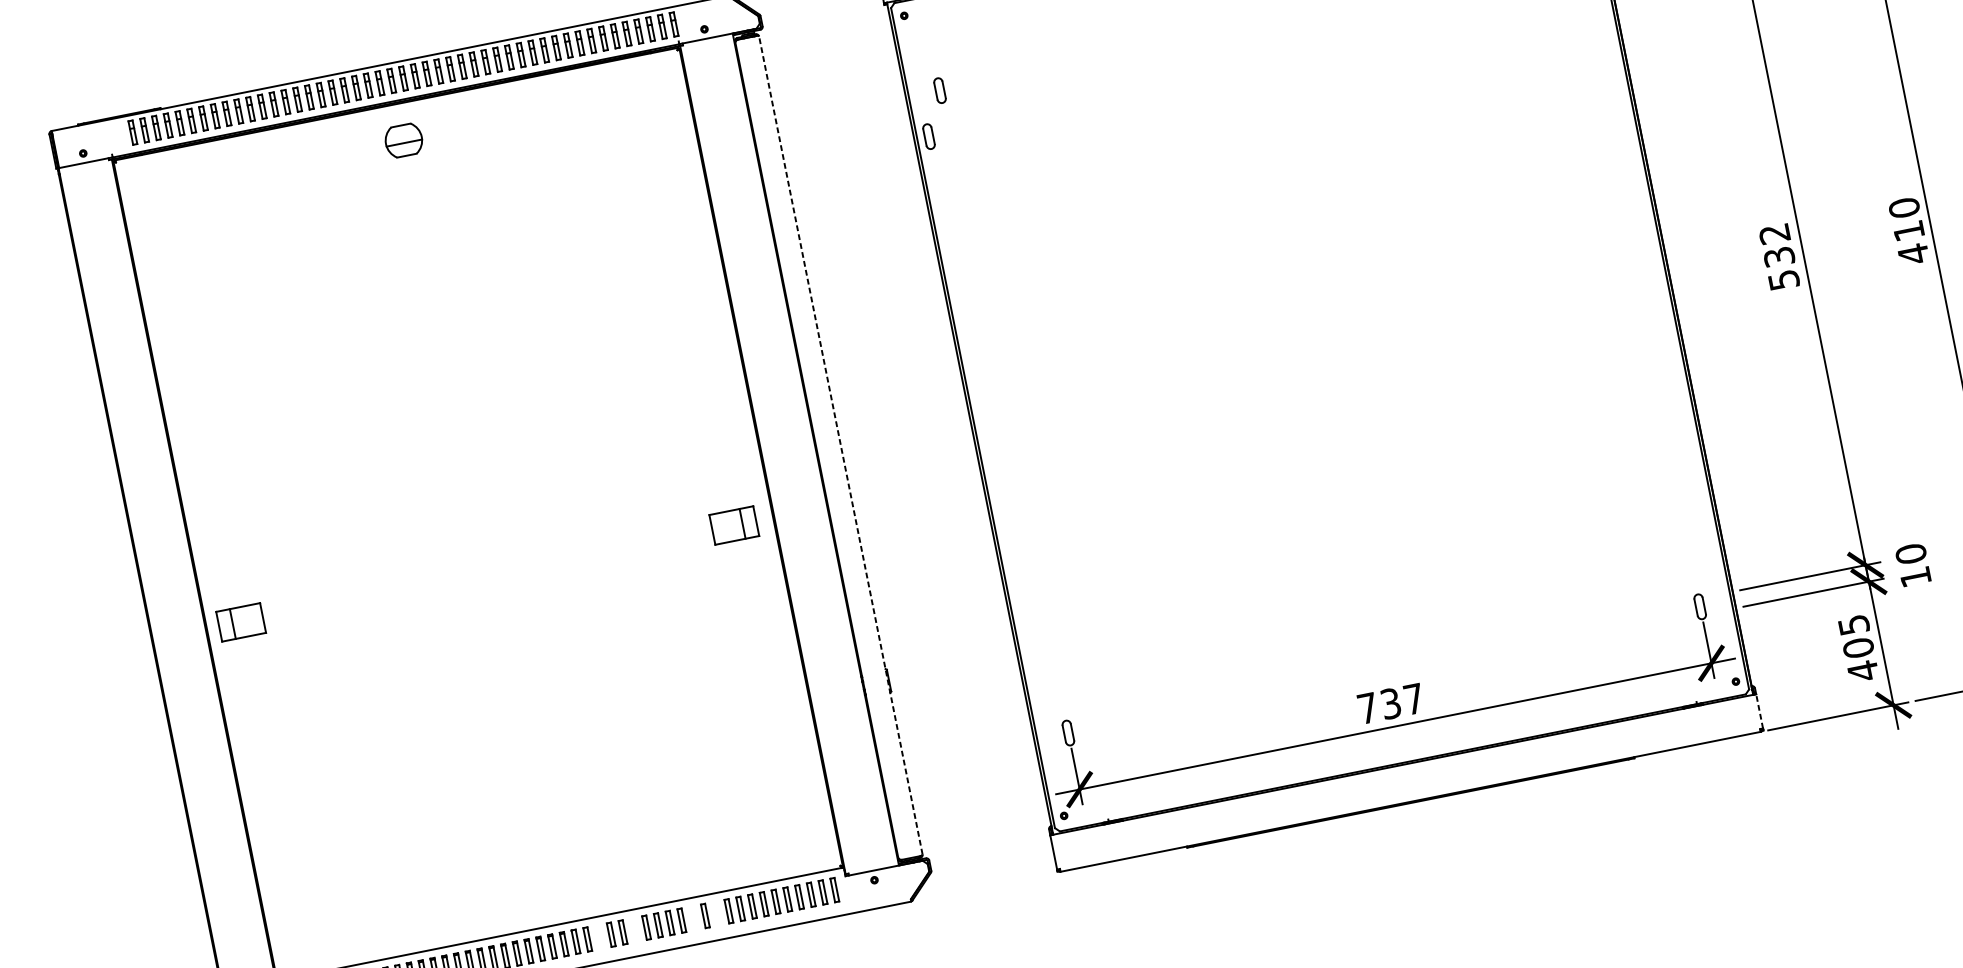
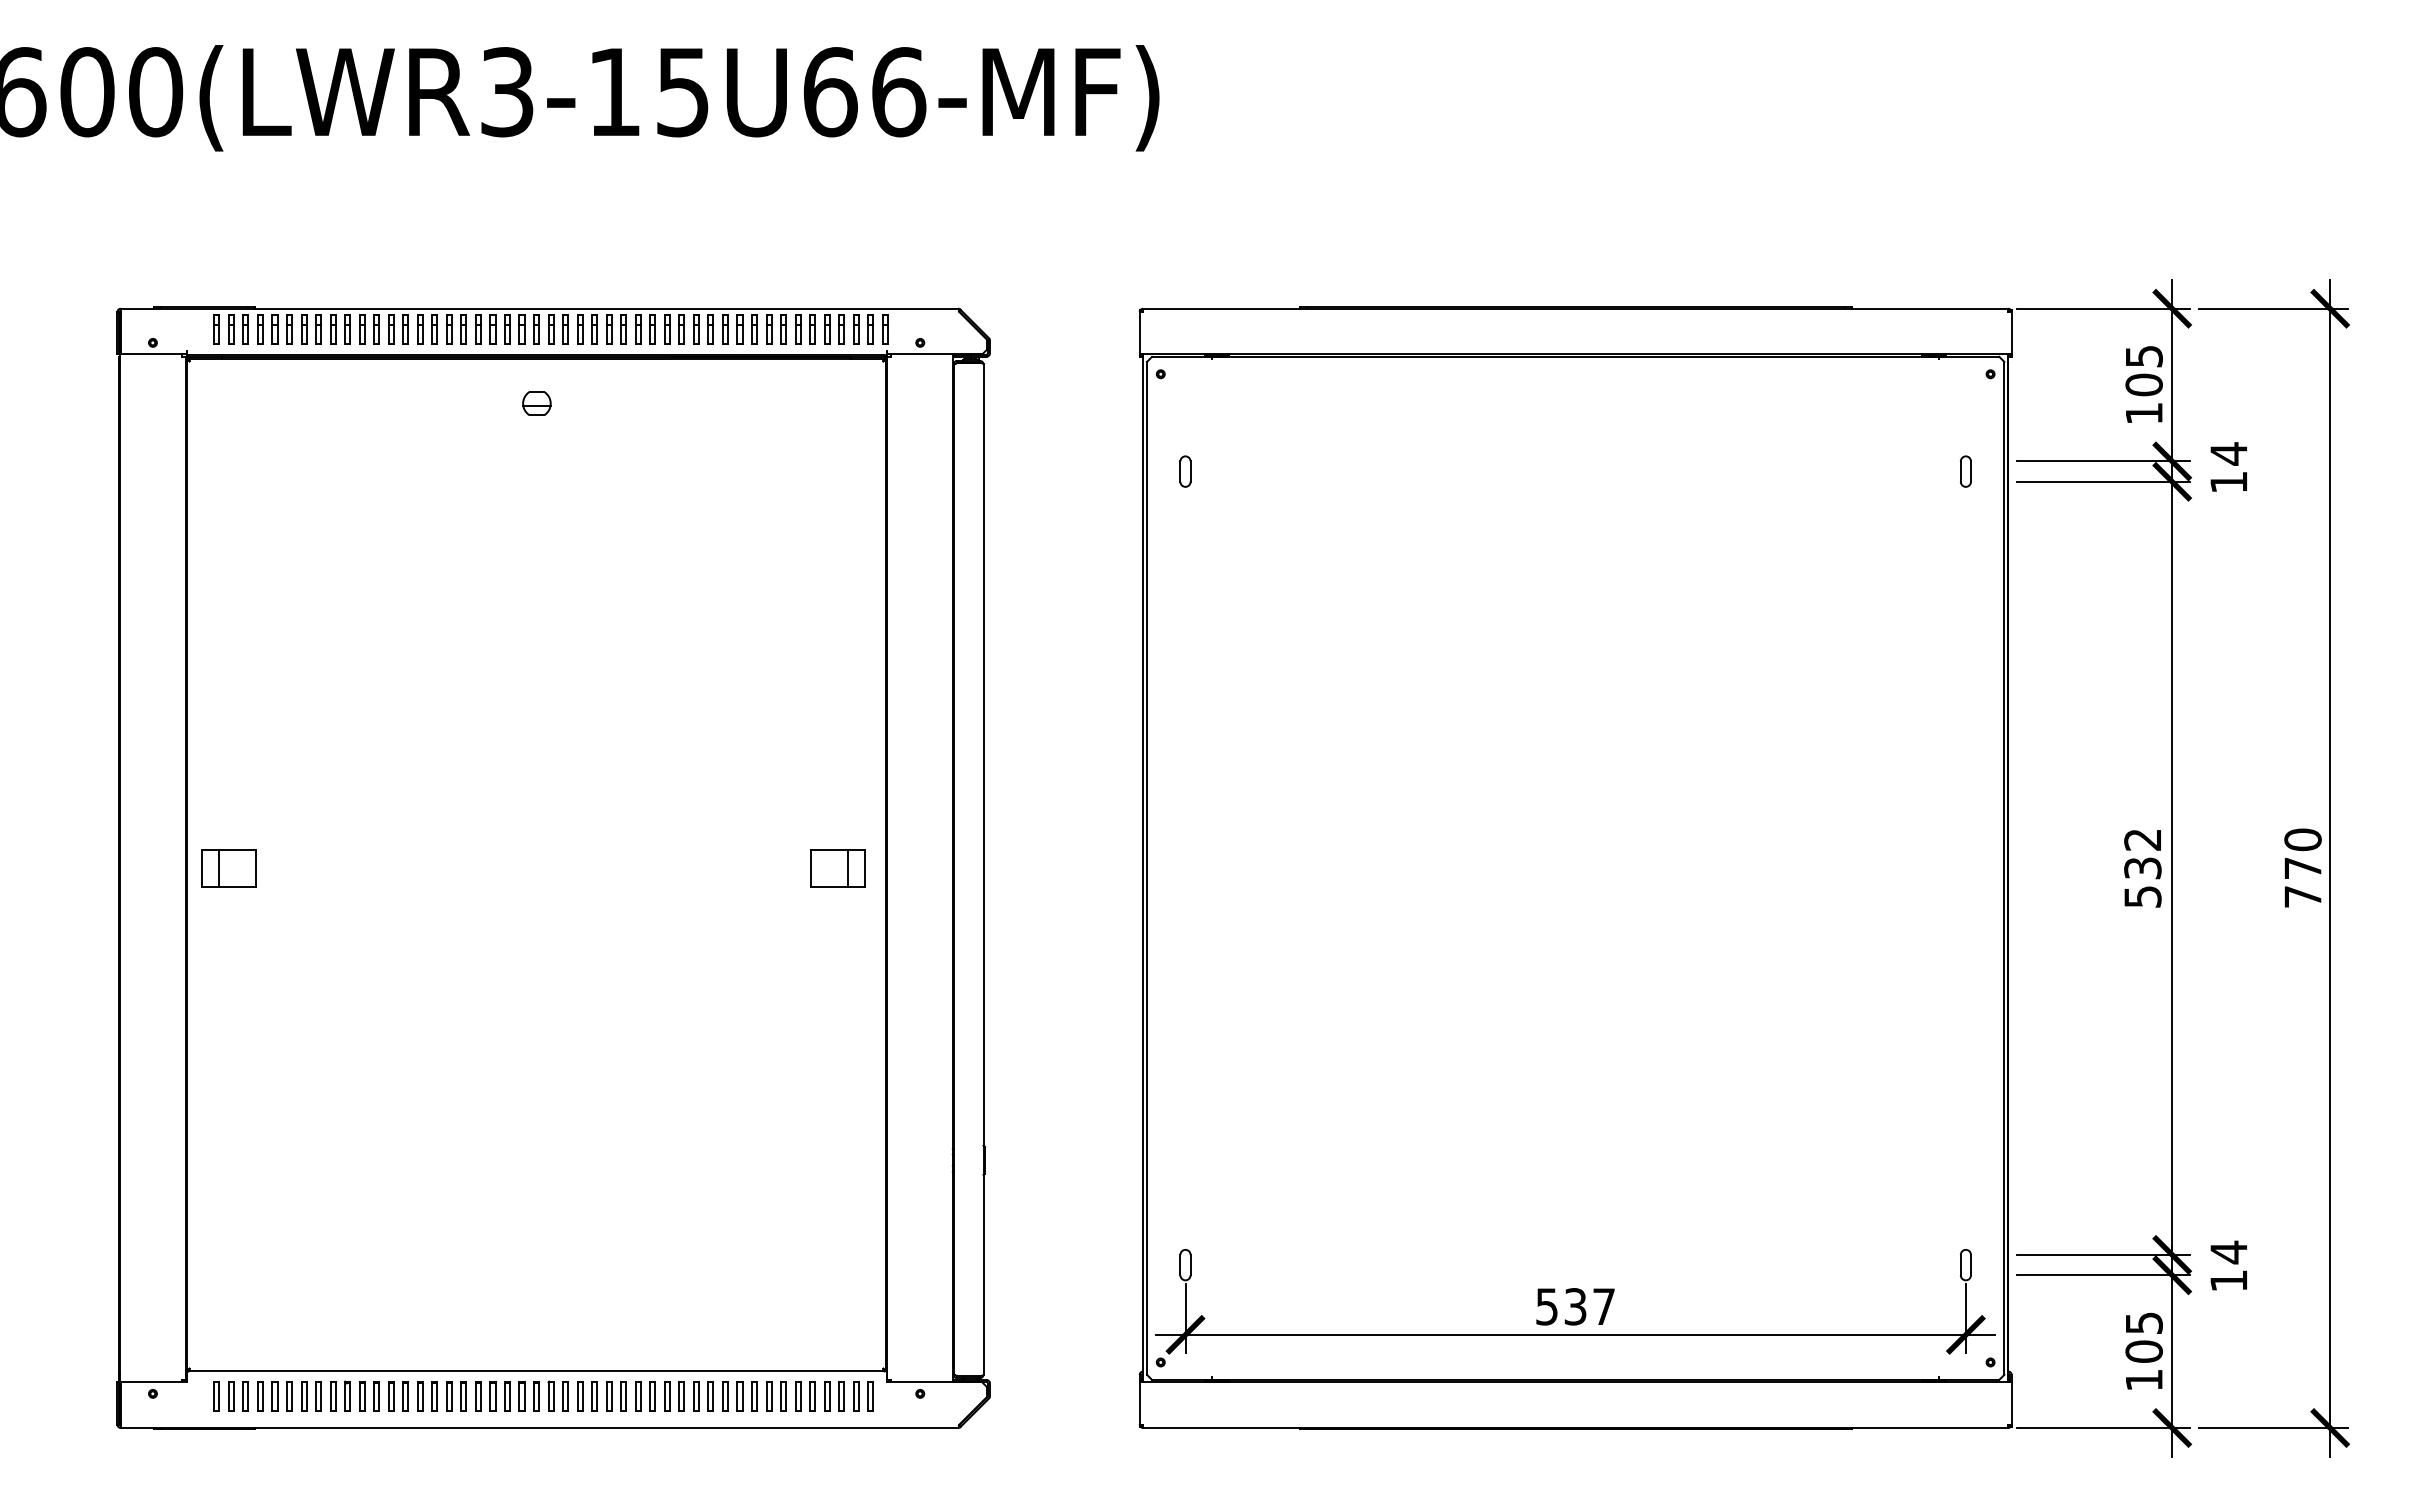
part: (928, 136) -> (1161, 523), removed
part: (403, 140) -> (536, 403), size x0.62
text: (1910, 243) -> (2302, 883), 410 -> 770
line: (840, 445) -> (983, 869), dashed -> solid
part: (733, 525) -> (837, 868), moved
text: (1910, 554) -> (2228, 1252), 10 -> 14
part: (240, 622) -> (228, 868), moved
text: (1863, 671) -> (2144, 1380), 405 -> 105
text: (1367, 708) -> (1546, 1306), 737 -> 537
line: (1759, 710) -> (2011, 1402), dashed -> solid
part: (717, 913) -> (725, 1396), added
part: (693, 918) -> (696, 1396), added
part: (634, 930) -> (623, 1396), added
part: (599, 937) -> (580, 1396), added

